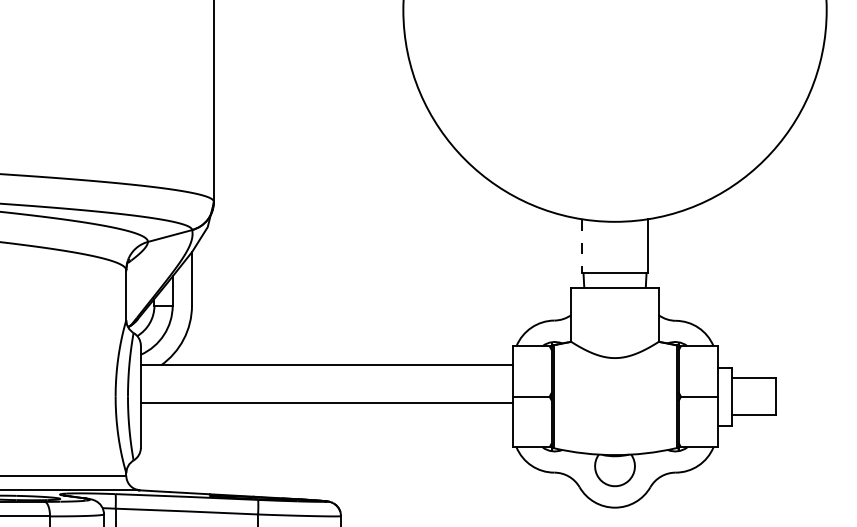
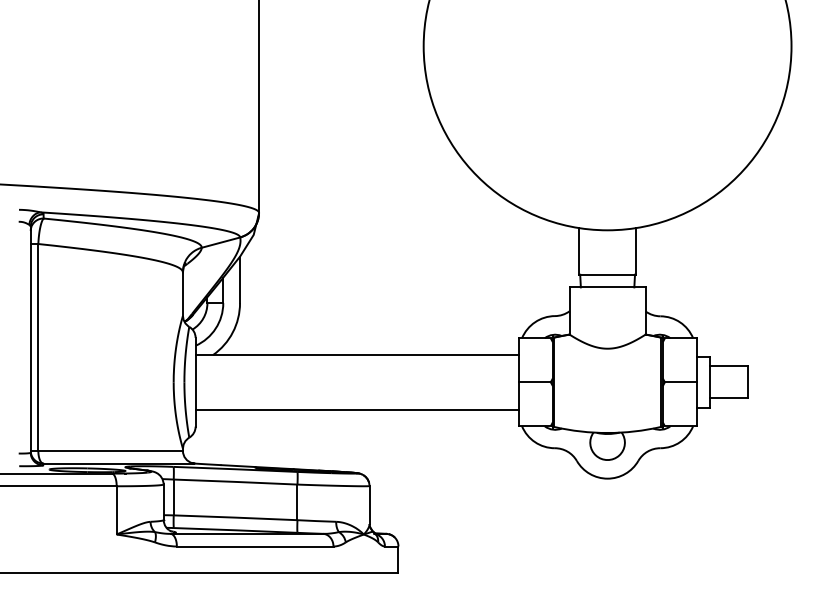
line: (582, 246) -> (579, 251), dashed -> solid
line: (327, 402) -> (357, 409), moved

